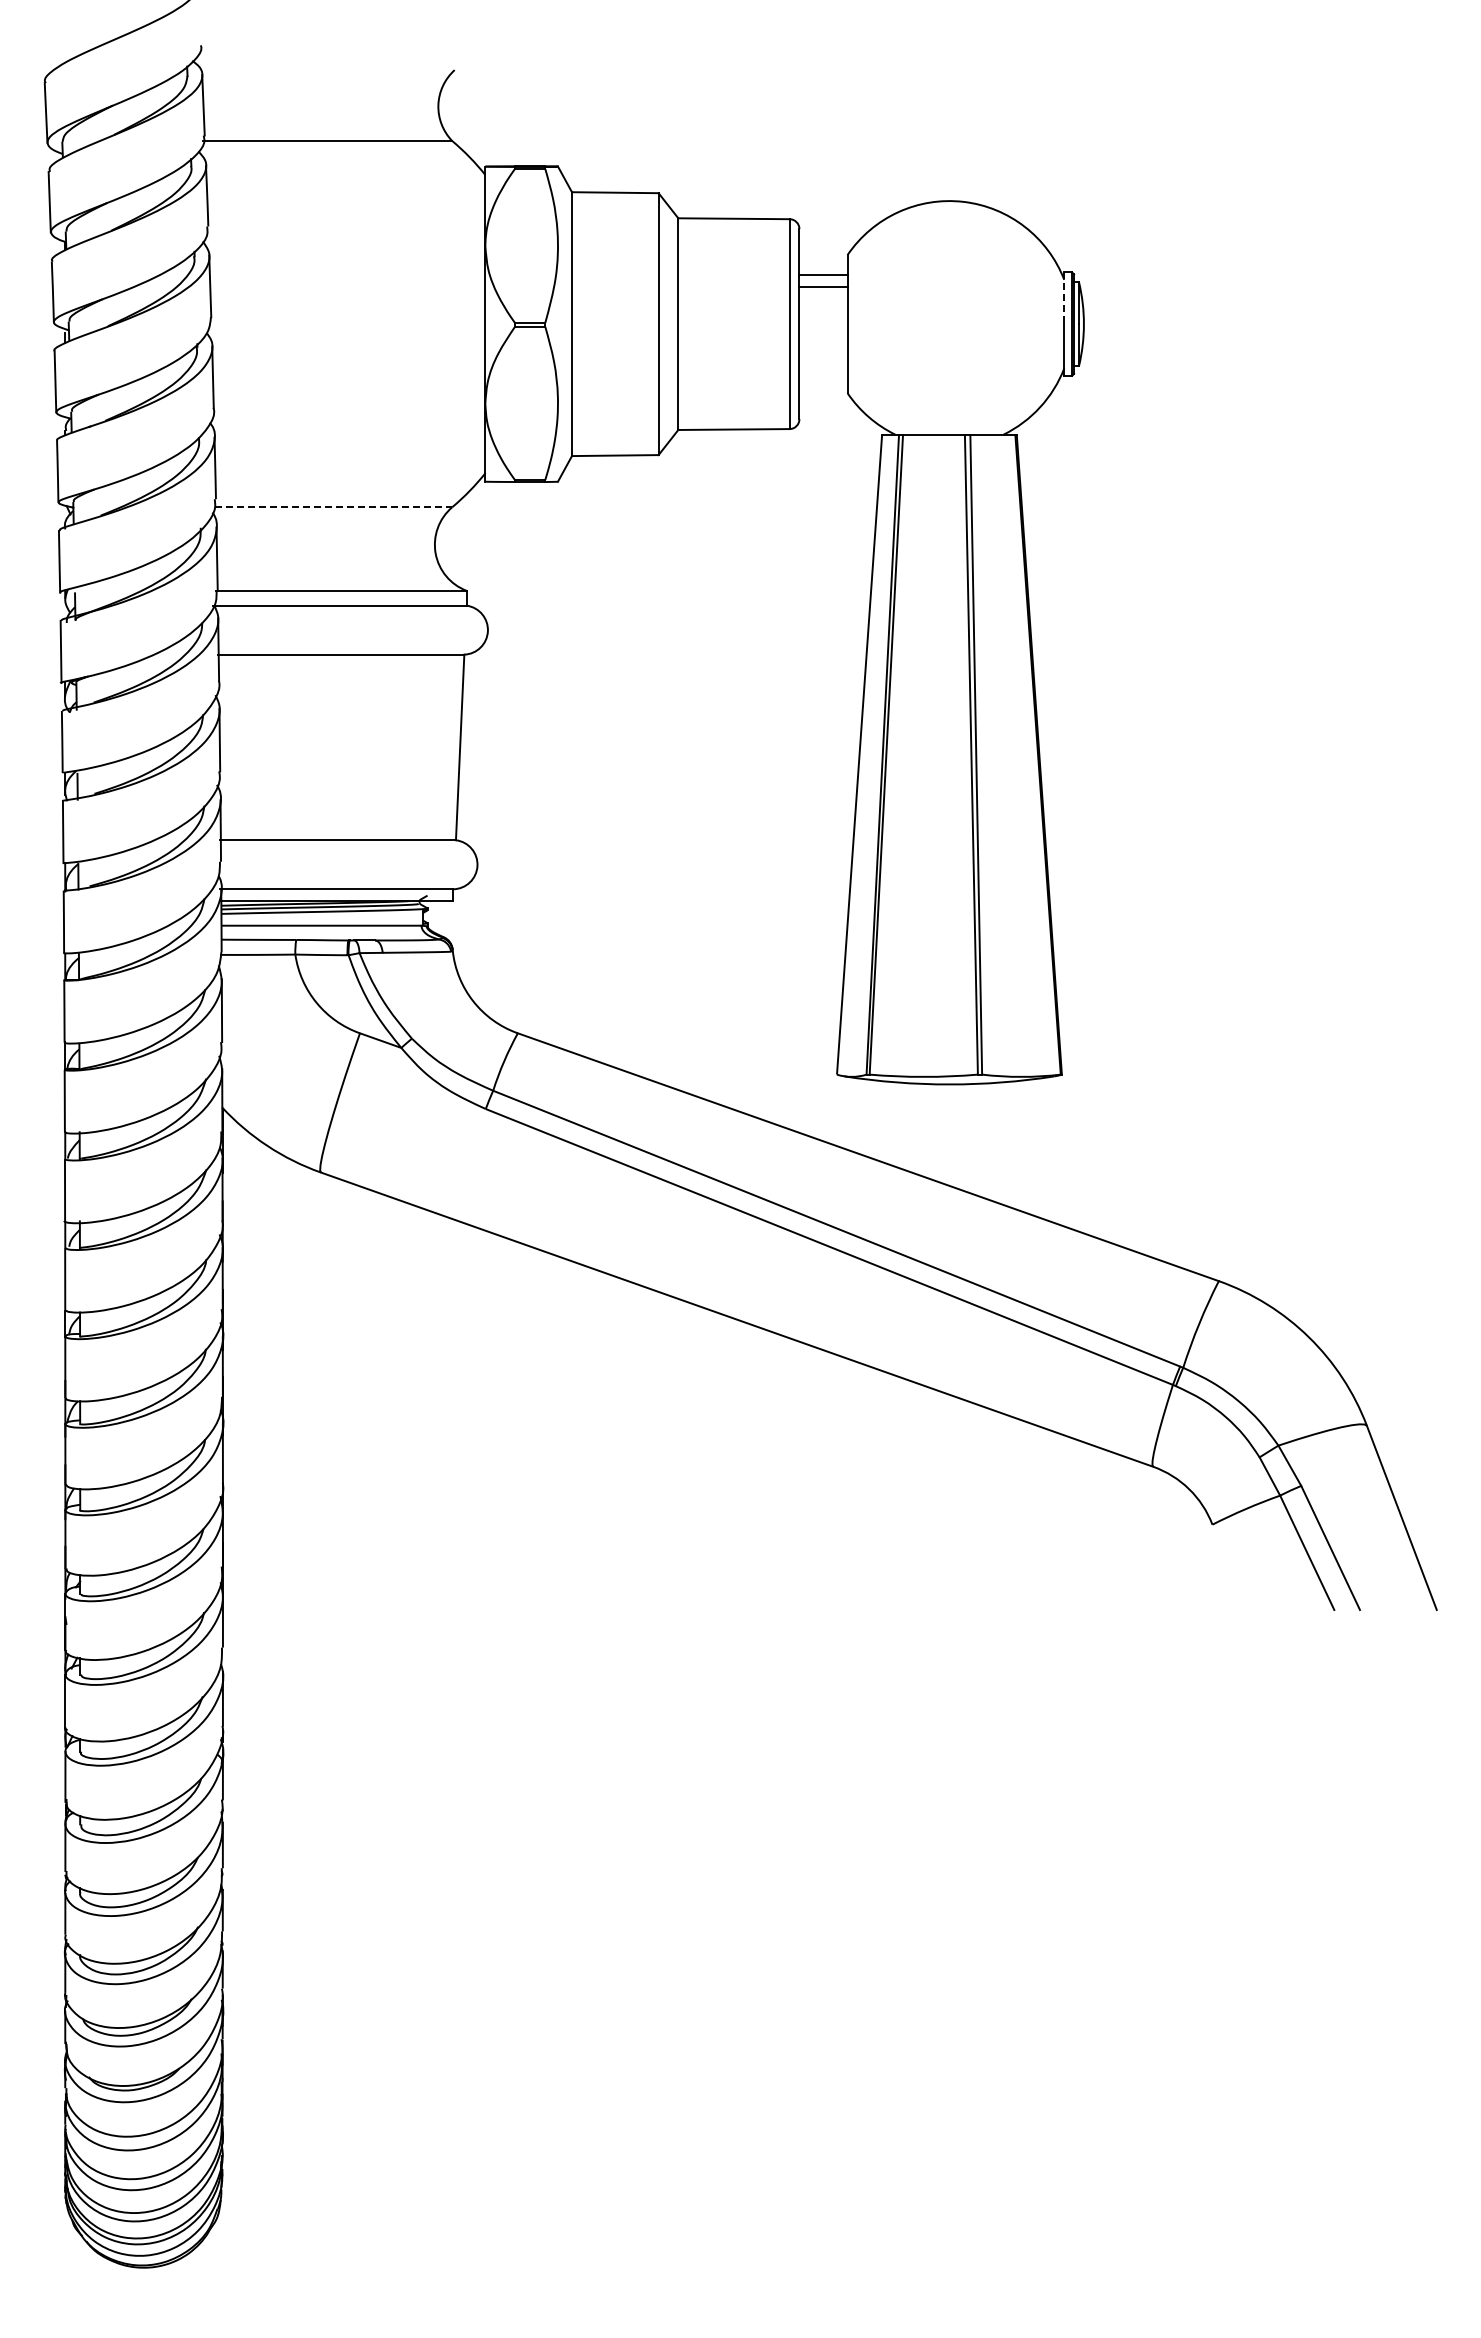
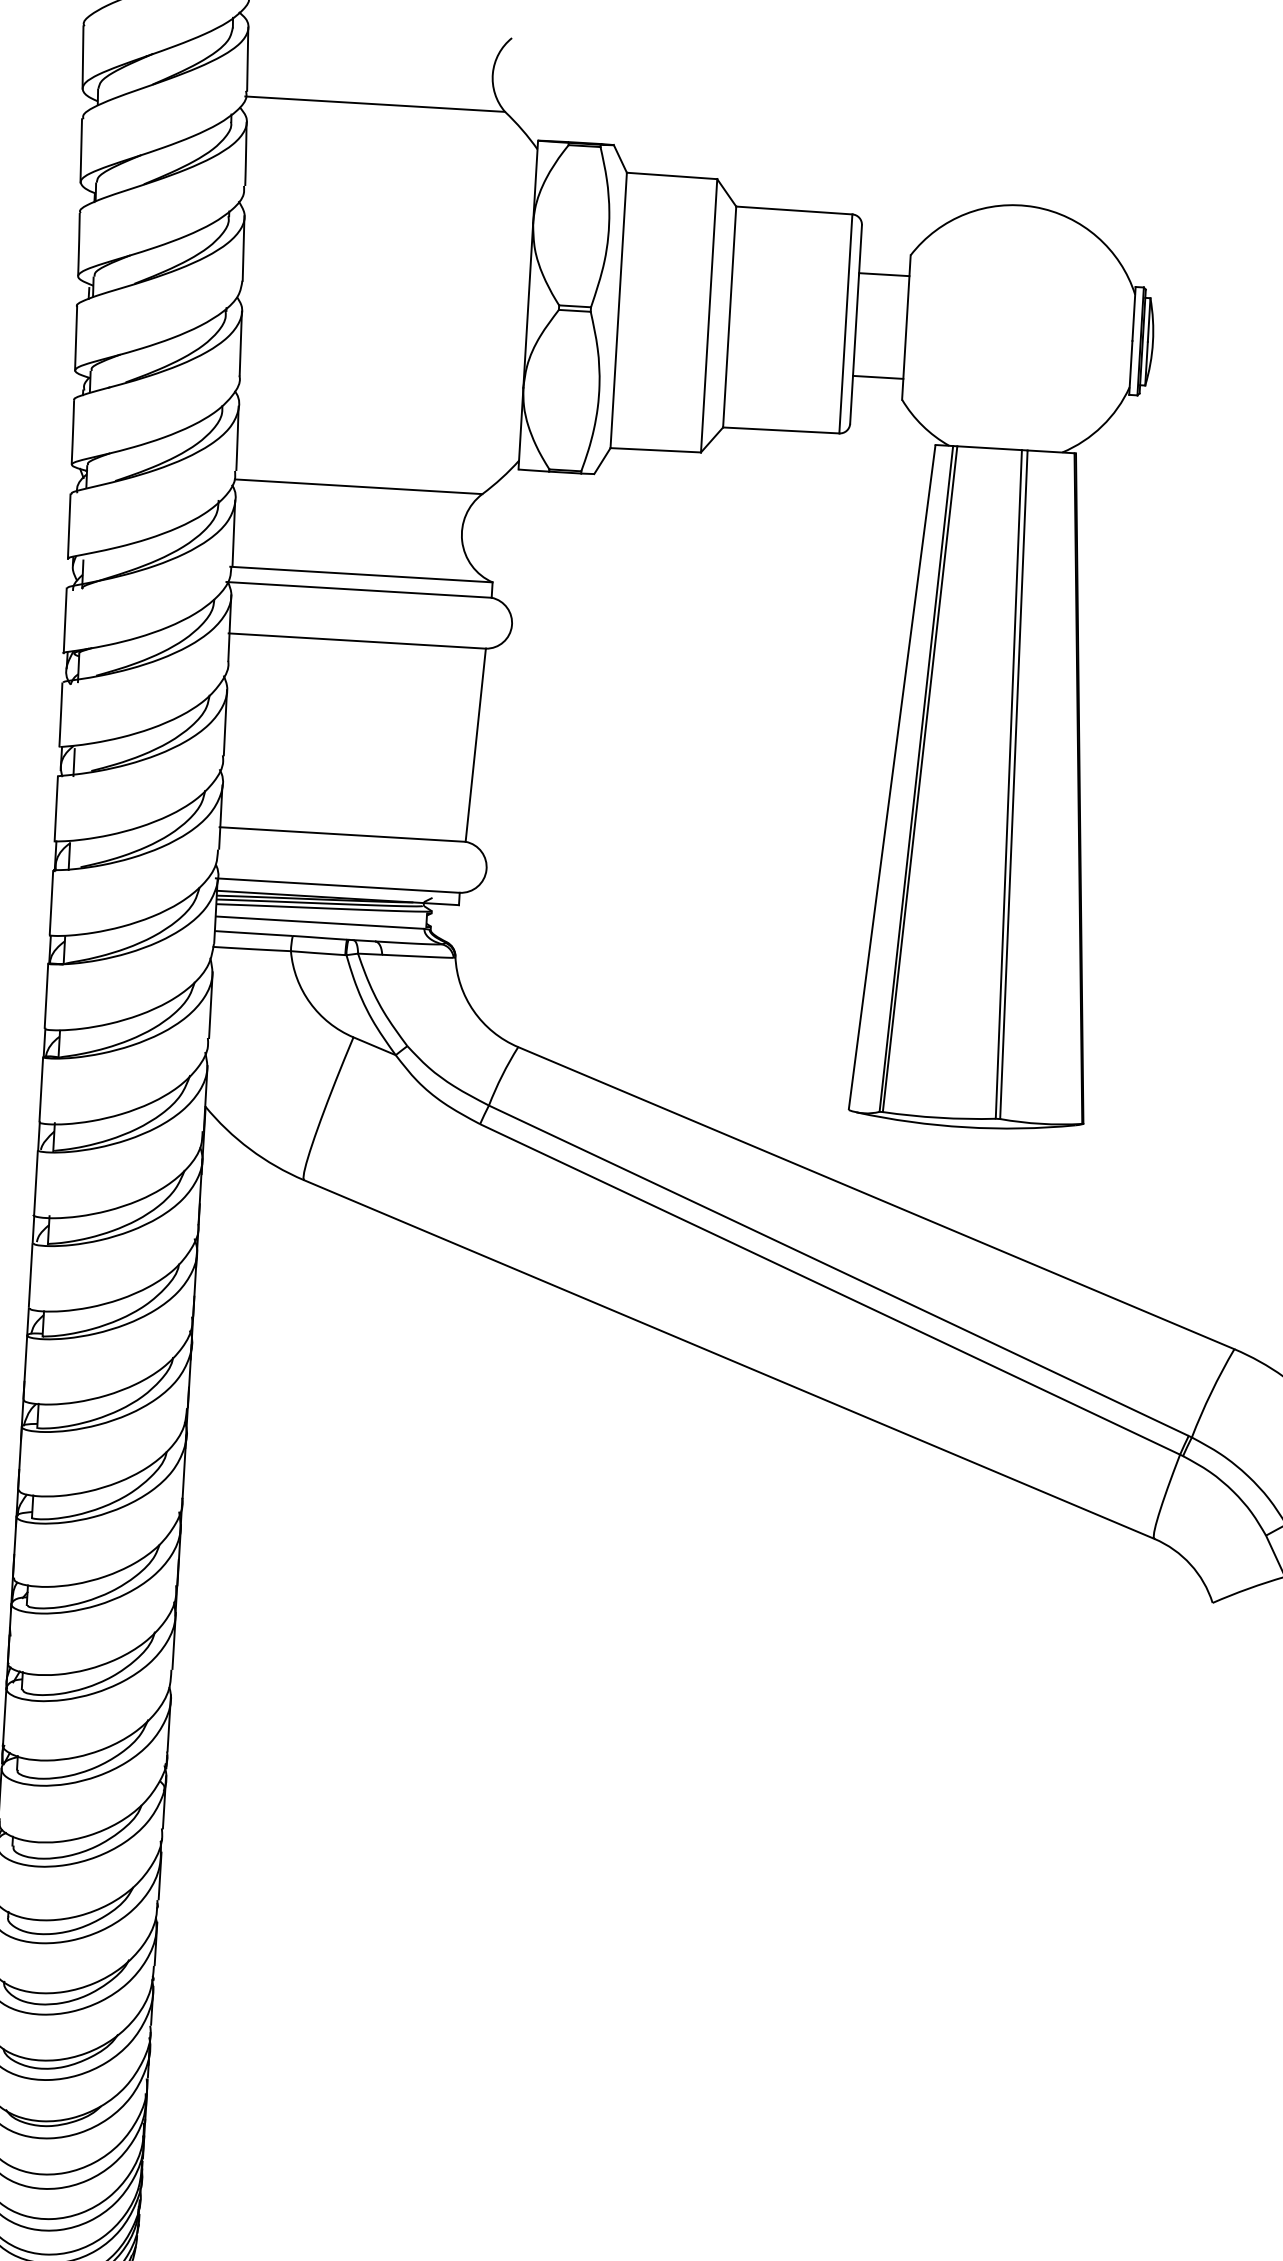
line: (823, 287) -> (878, 377), moved
line: (1064, 298) -> (1134, 314), dashed -> solid
line: (333, 507) -> (358, 486), dashed -> solid

